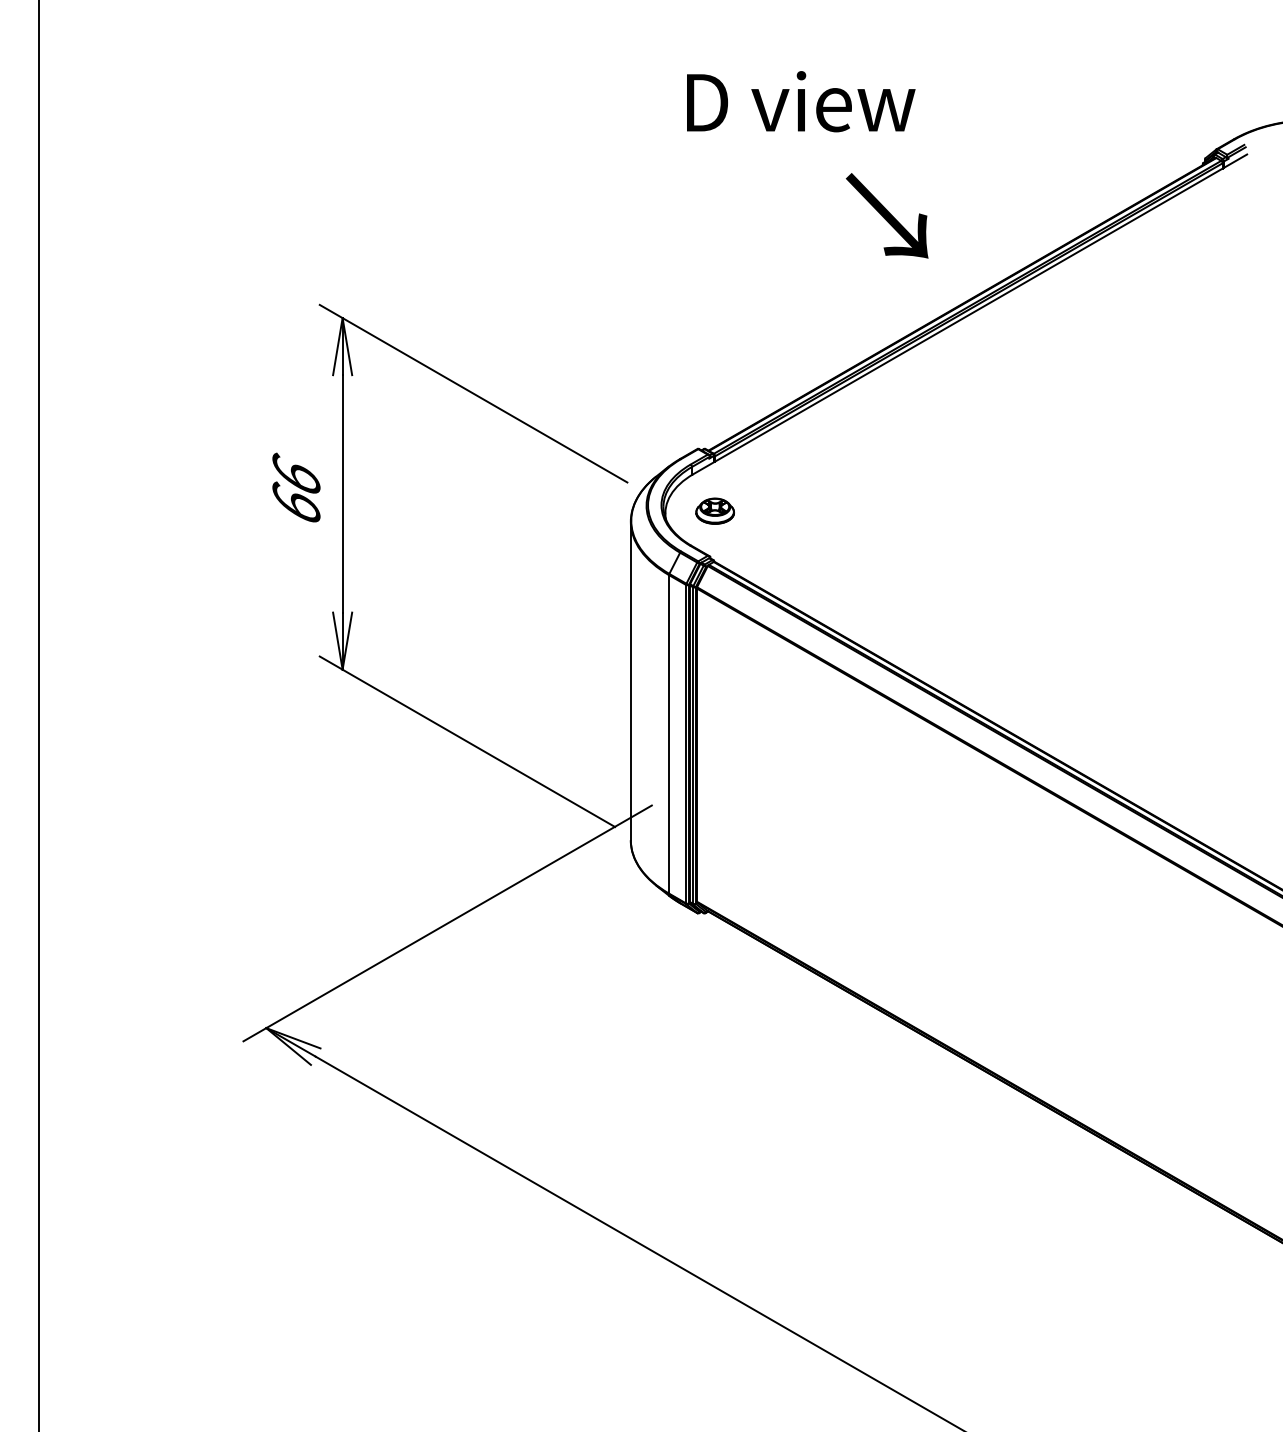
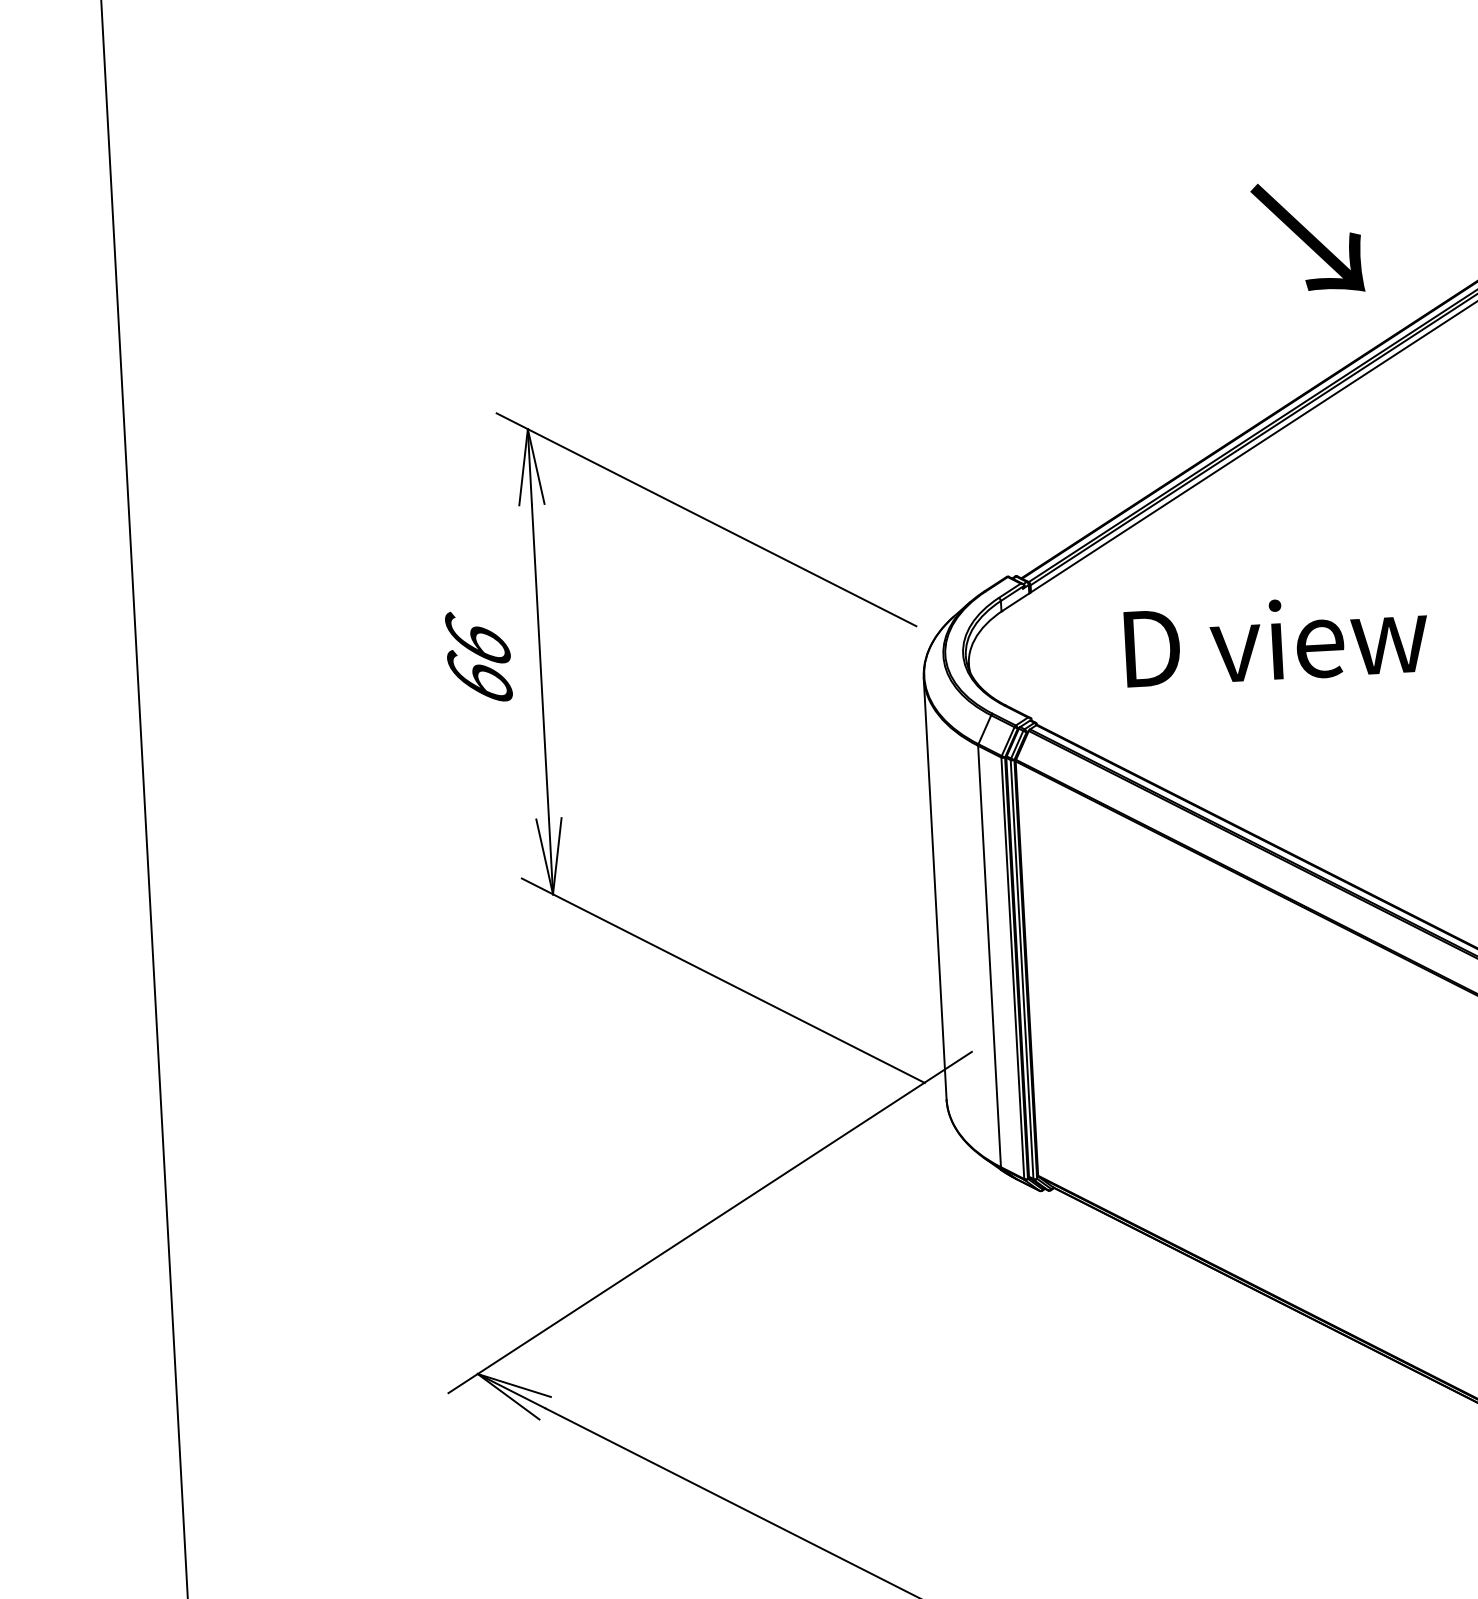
text: (801, 101) -> (1276, 639), moved
text: (886, 215) -> (1306, 237), moved
part: (714, 510) -> (1033, 657), removed

